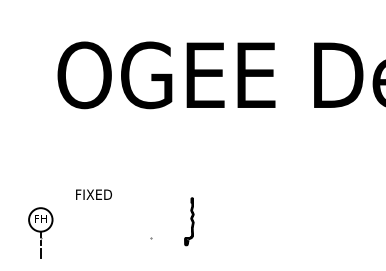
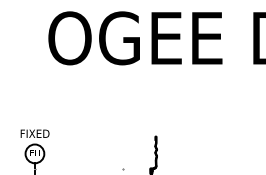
text: (93, 194) -> (34, 133), moved

